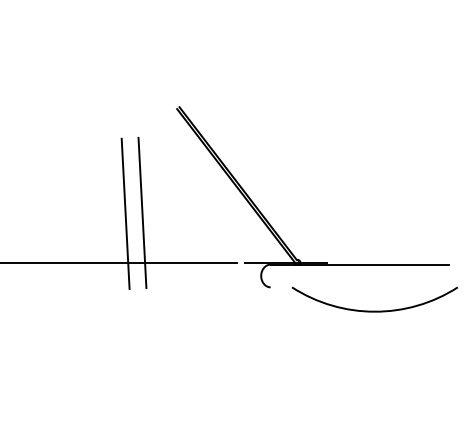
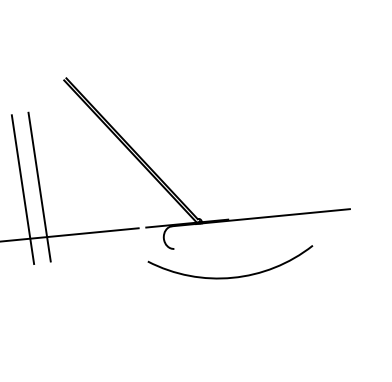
arc: (374, 310) -> (232, 276), moved

